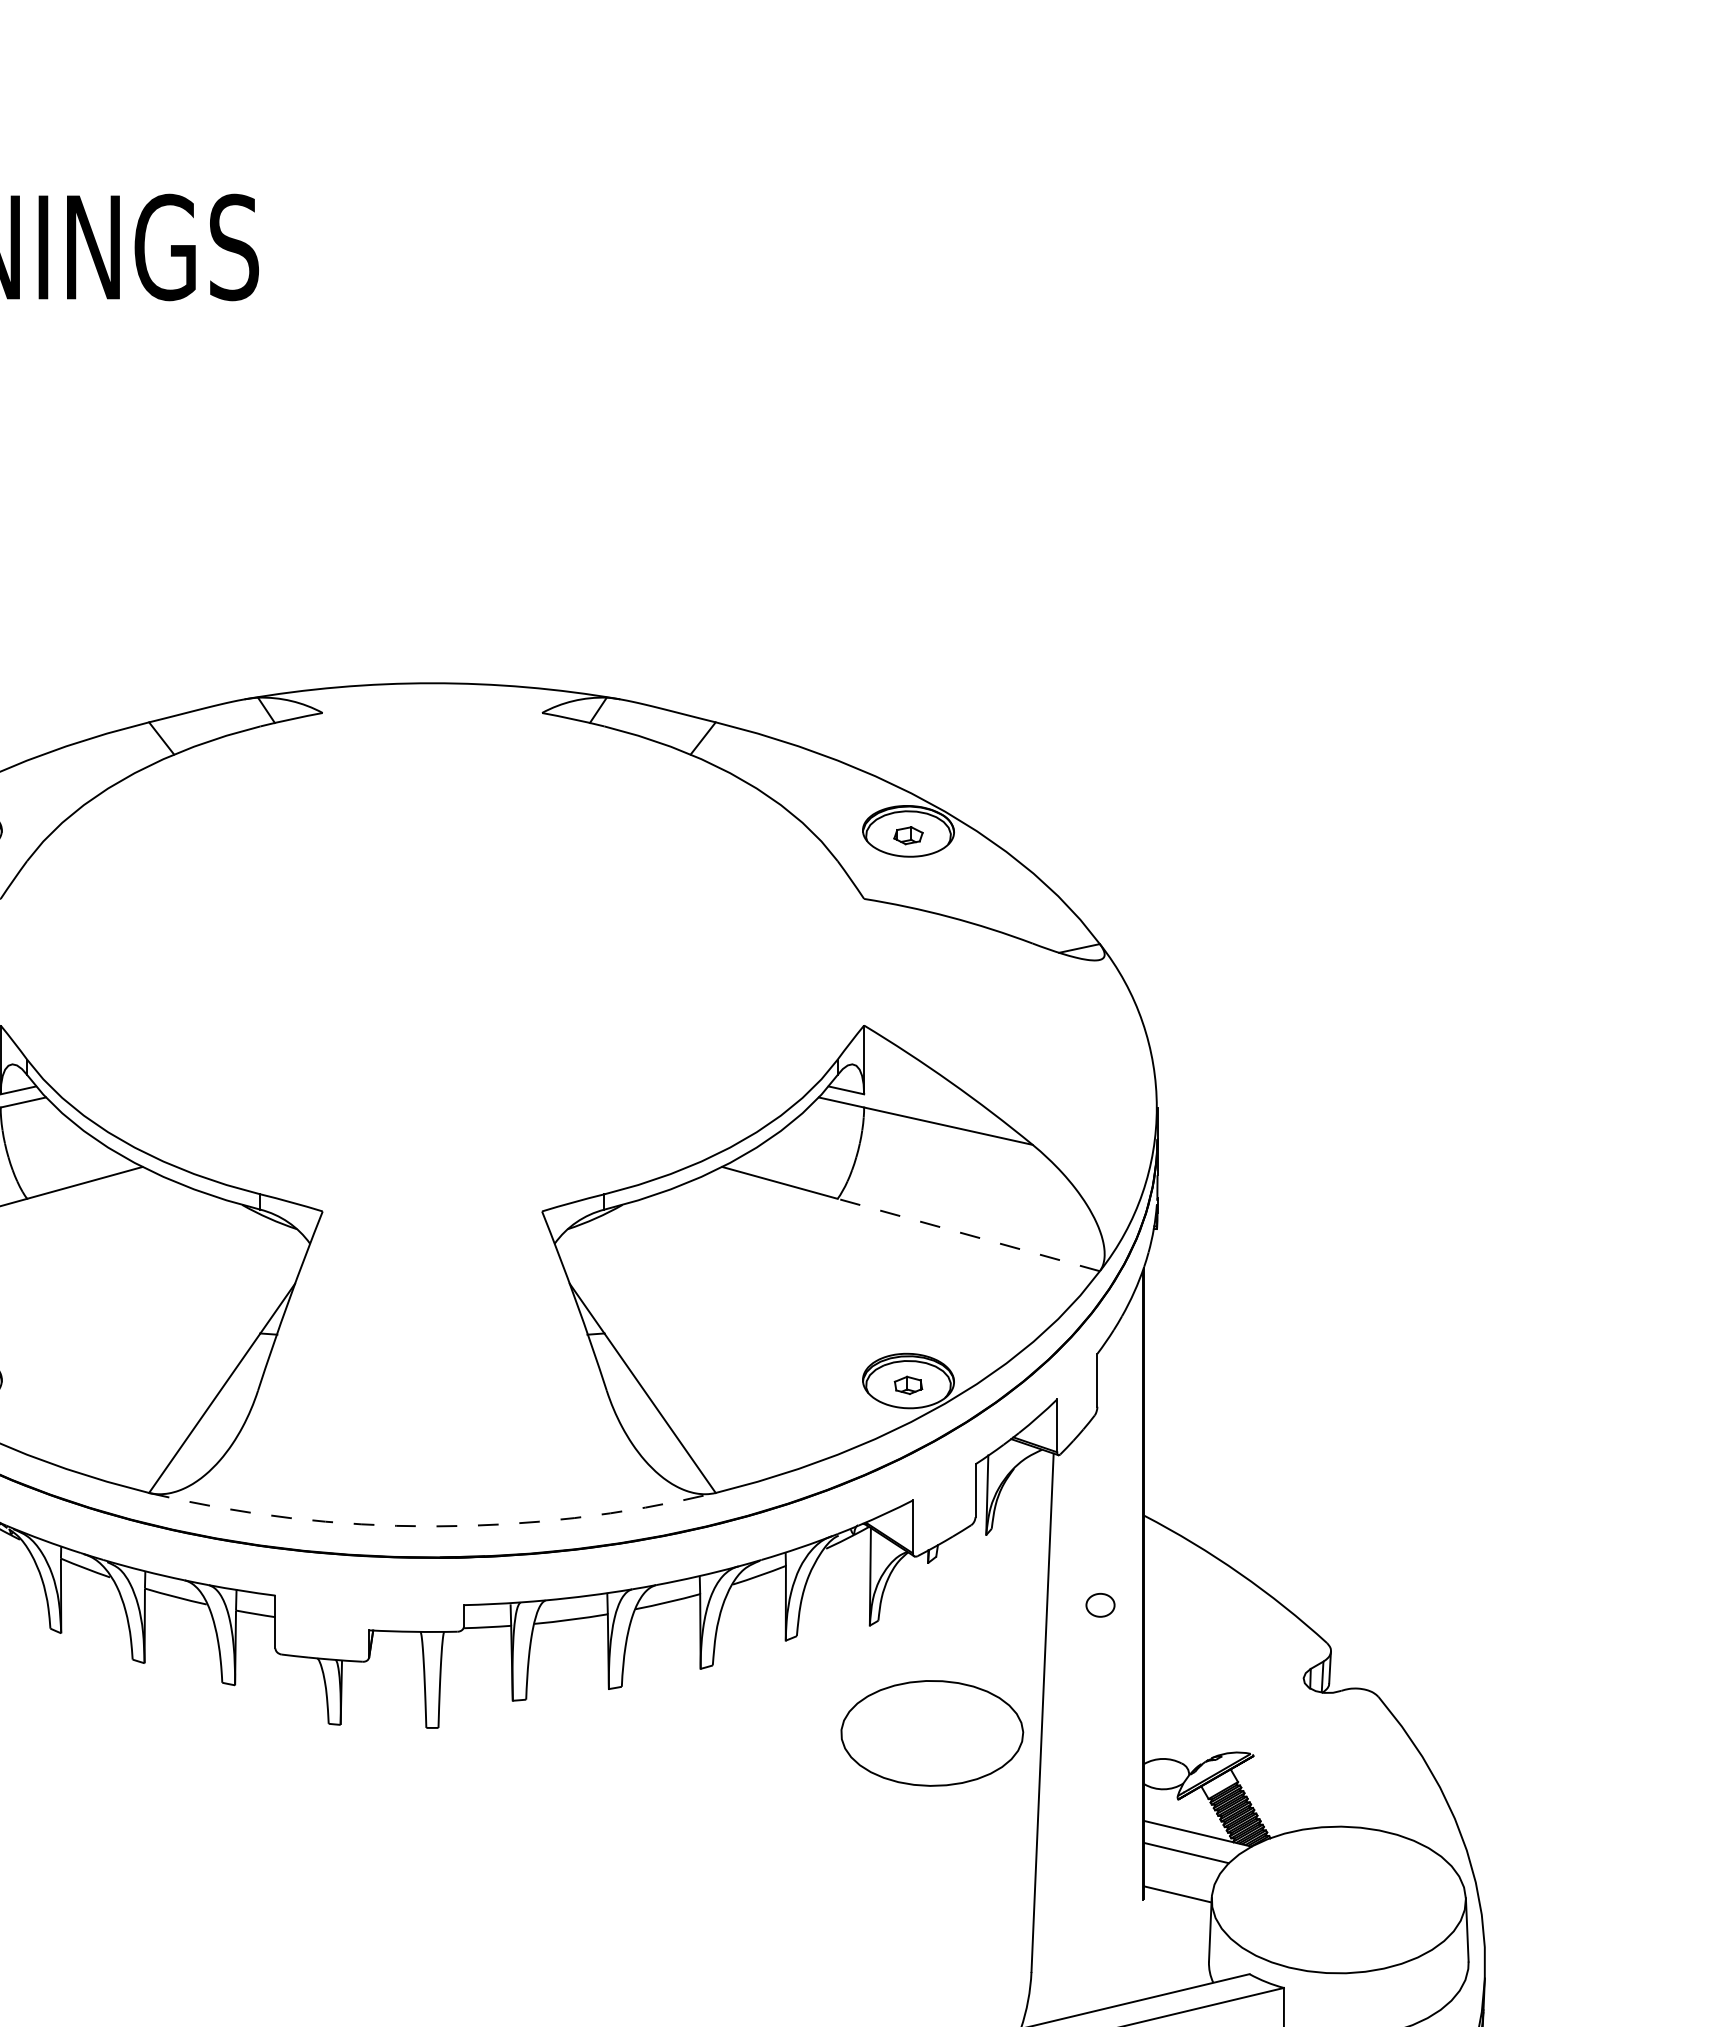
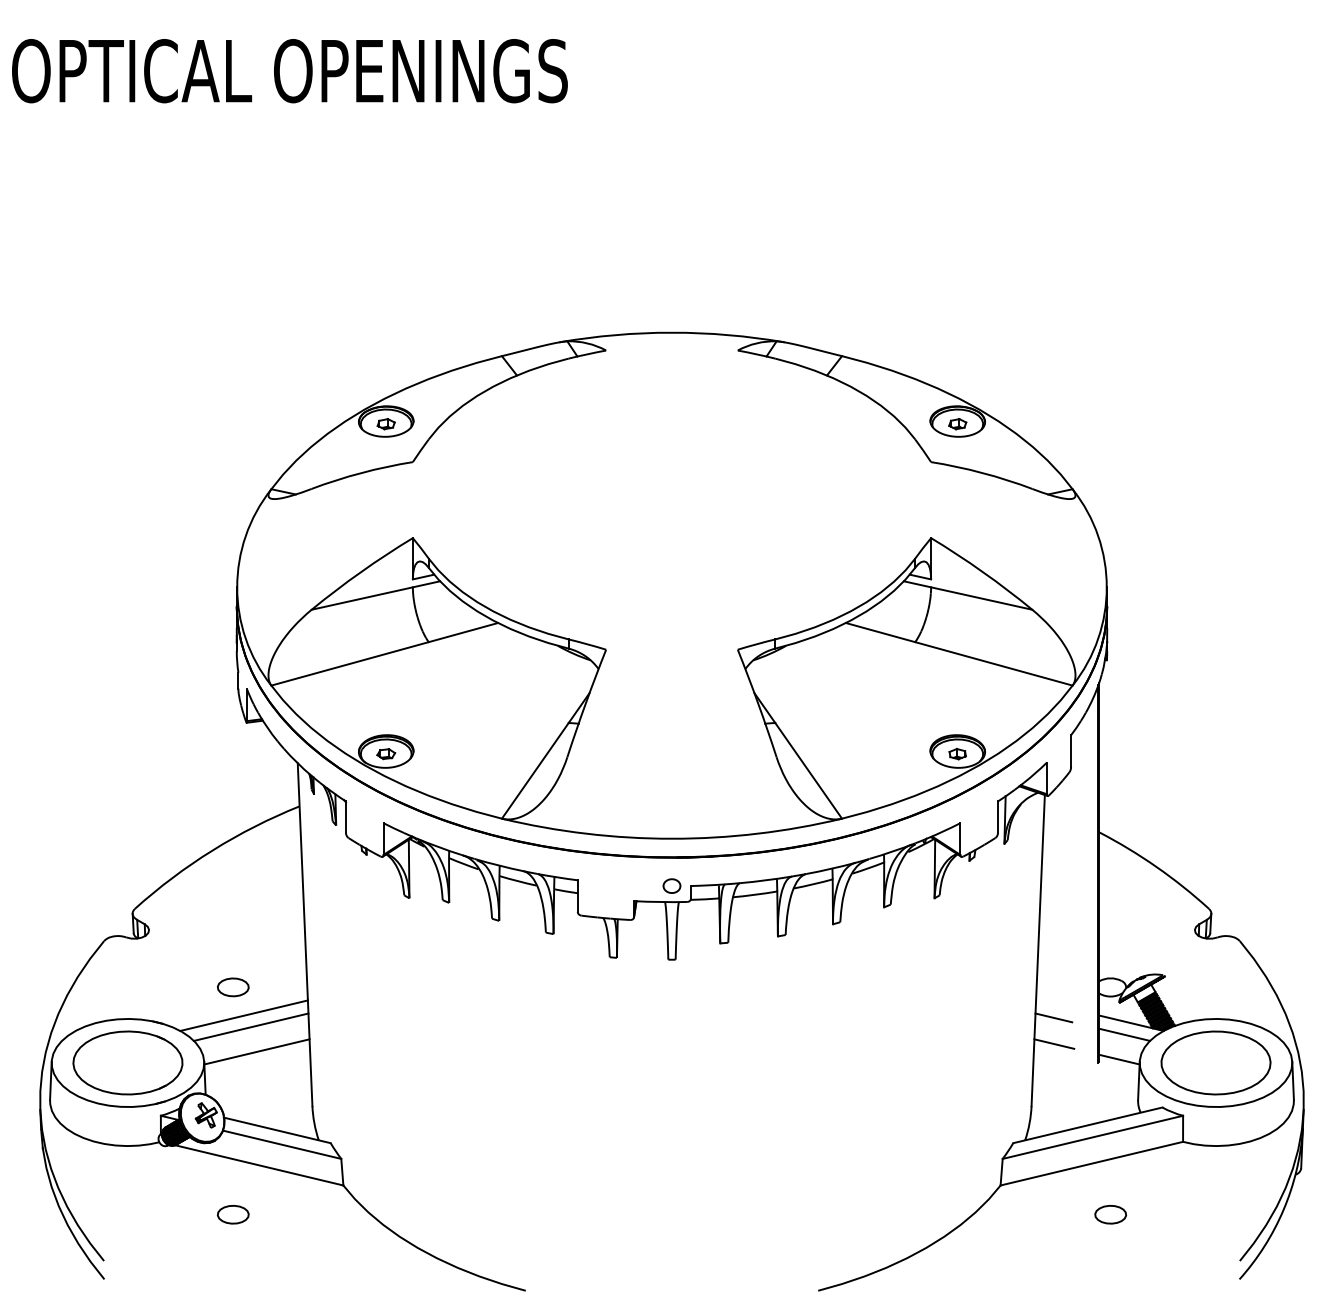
line: (968, 1234) -> (993, 663), dashed -> solid
arc: (433, 1525) -> (672, 838), dashed -> solid
part: (1099, 1604) -> (671, 885), moved
part: (931, 1732) -> (1215, 1062), moved
line: (1068, 1824) -> (1053, 1017), added
line: (1069, 1867) -> (1054, 1043), added

